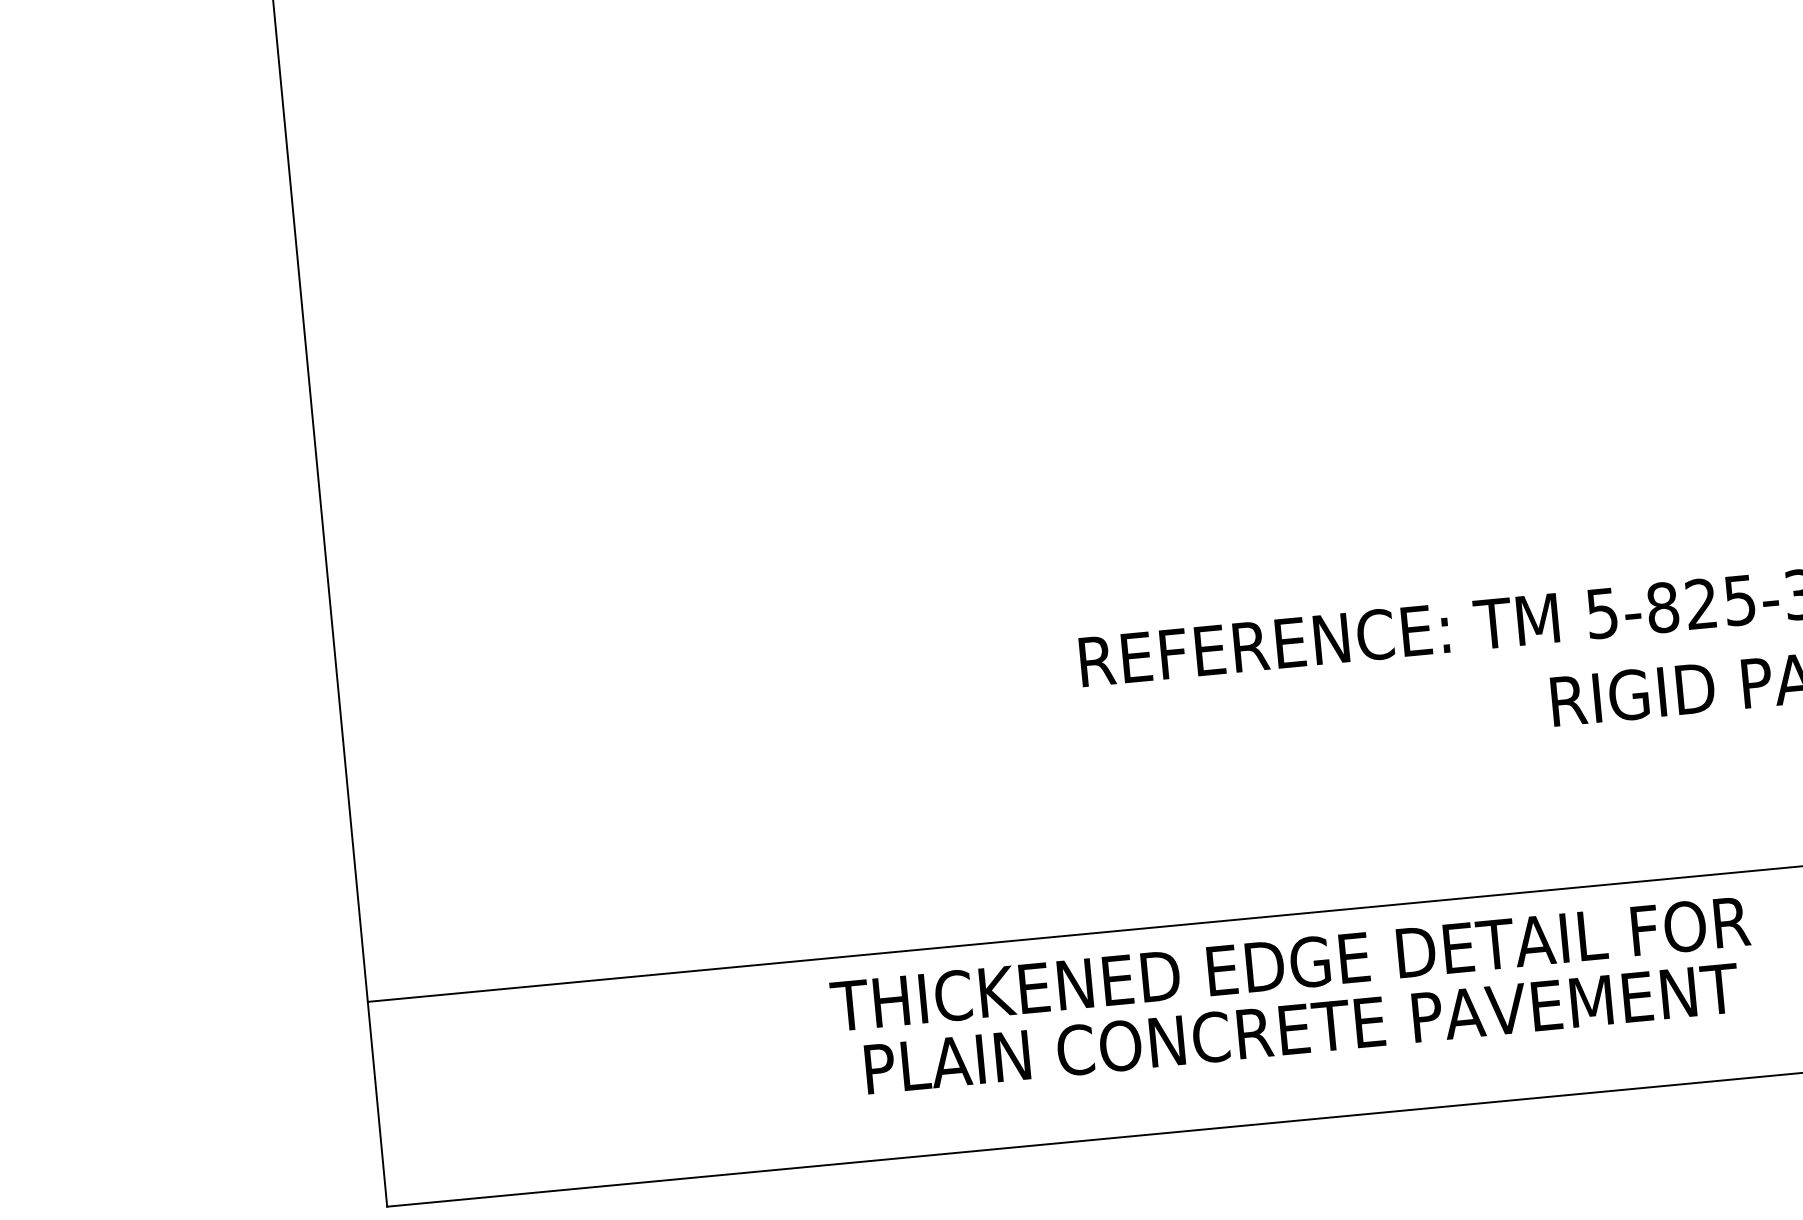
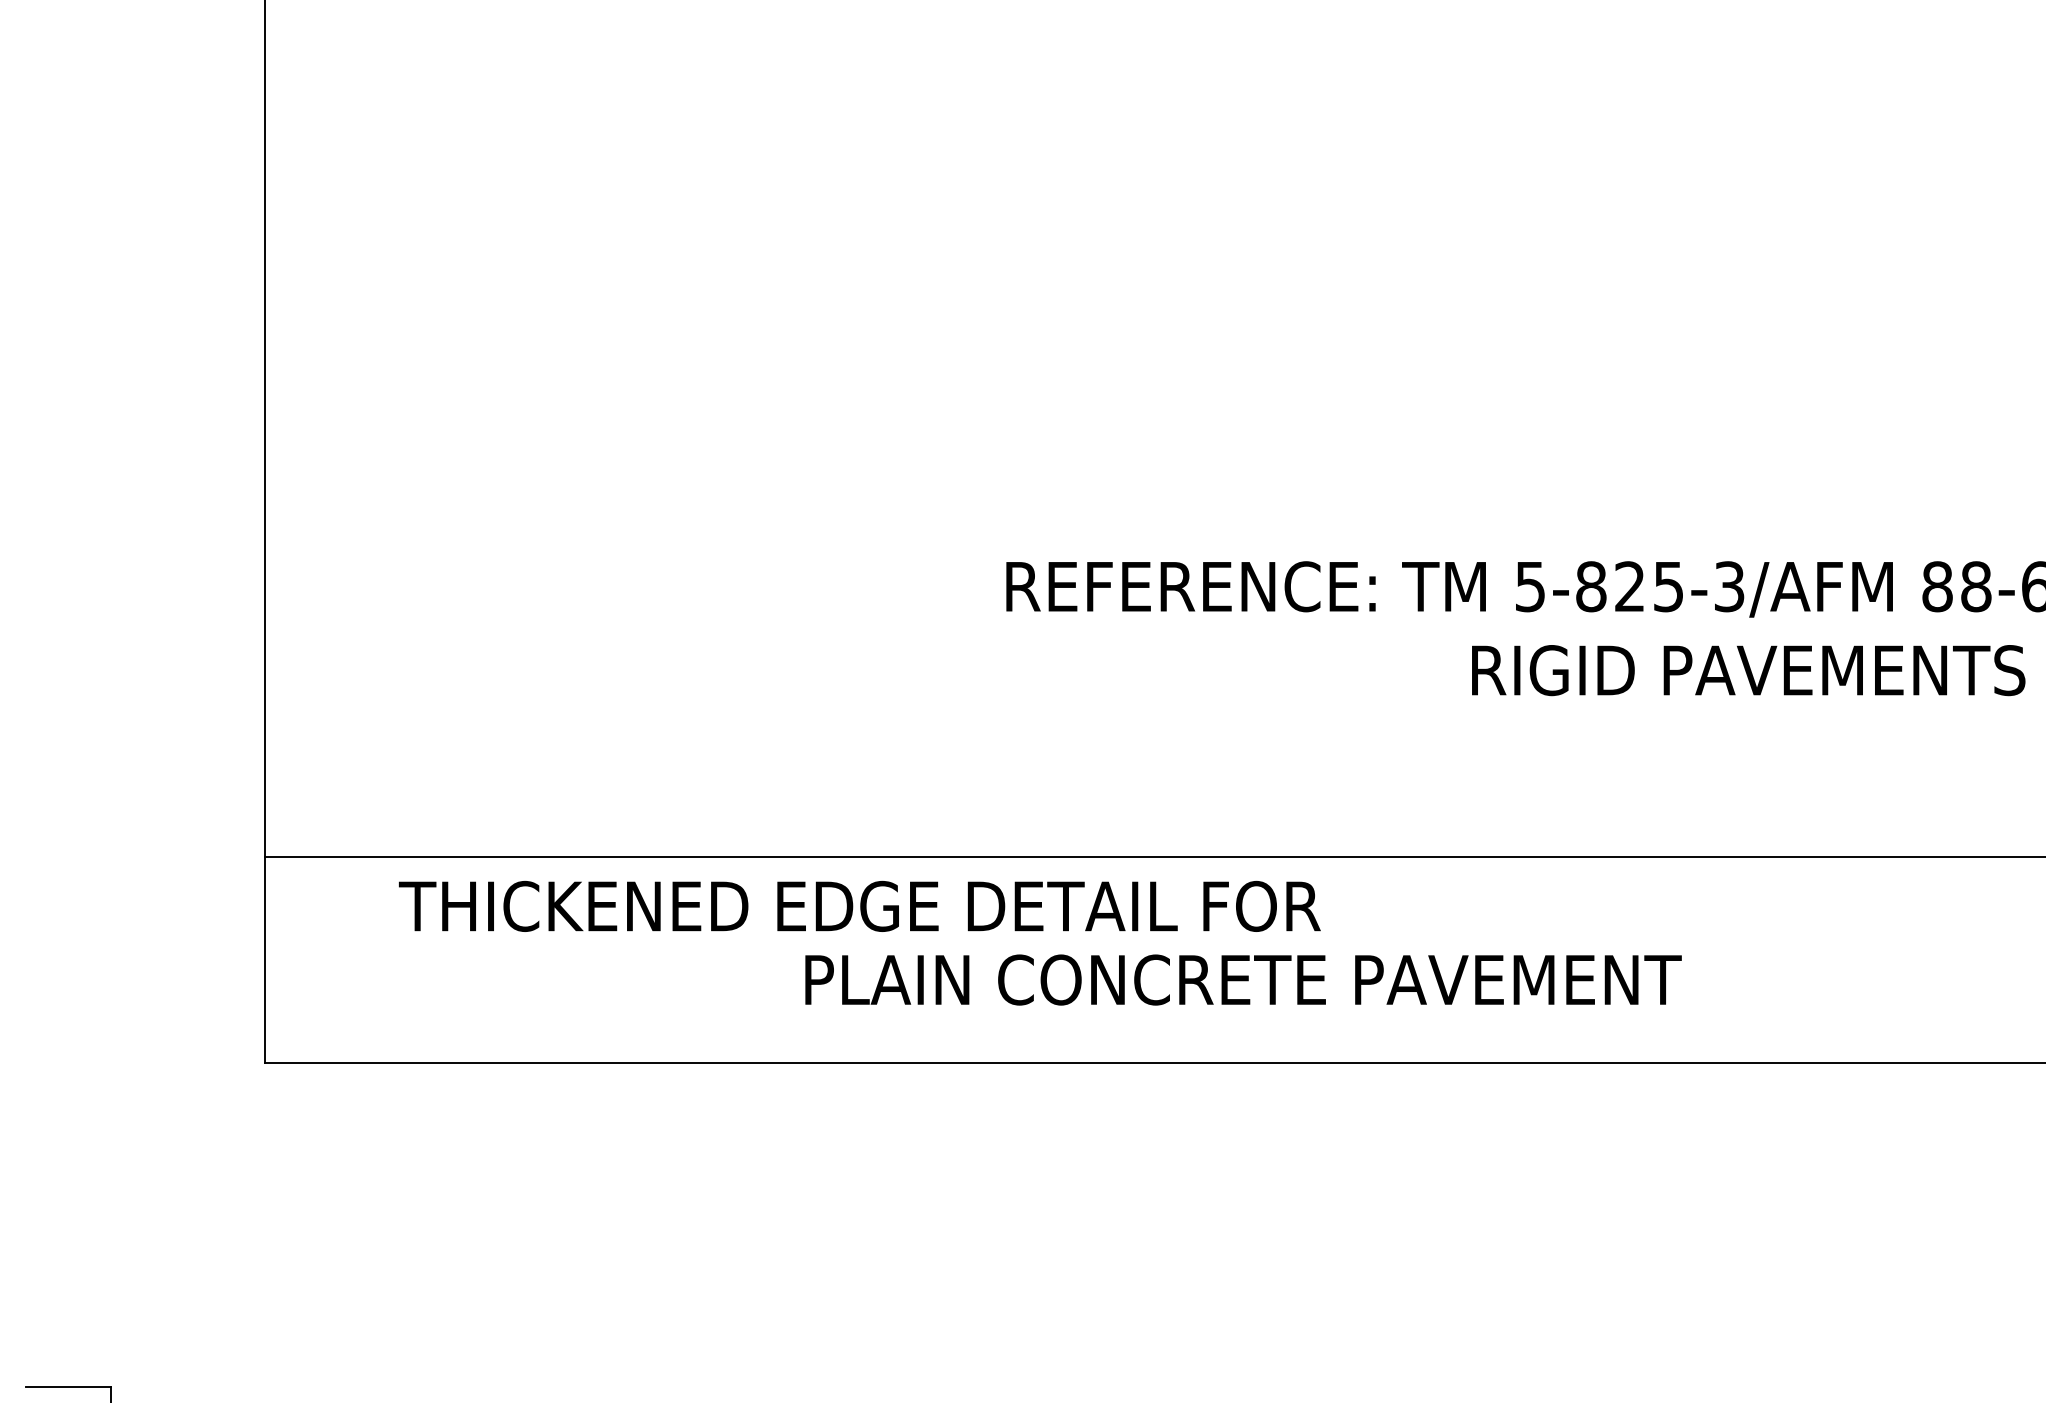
text: (1289, 963) -> (859, 905), moved
text: (1302, 1028) -> (1243, 979), moved

